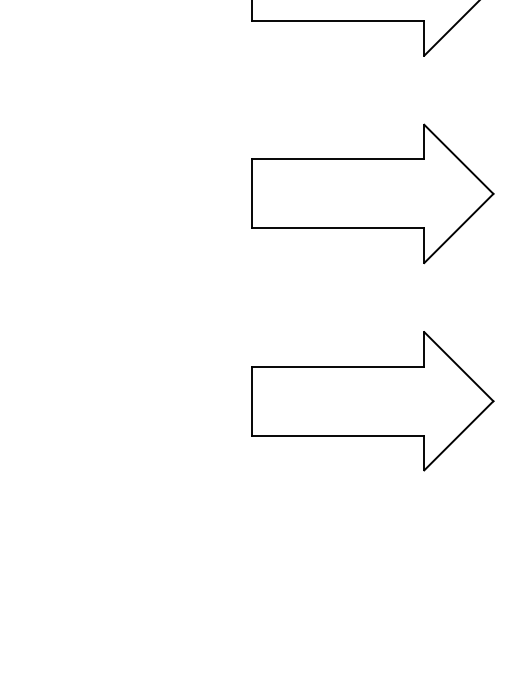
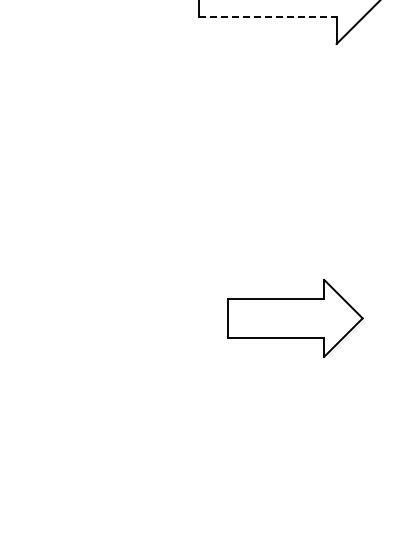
line: (338, 21) -> (268, 16), solid -> dashed
part: (372, 193) -> (295, 153), removed
part: (372, 401) -> (295, 318), size x0.7

